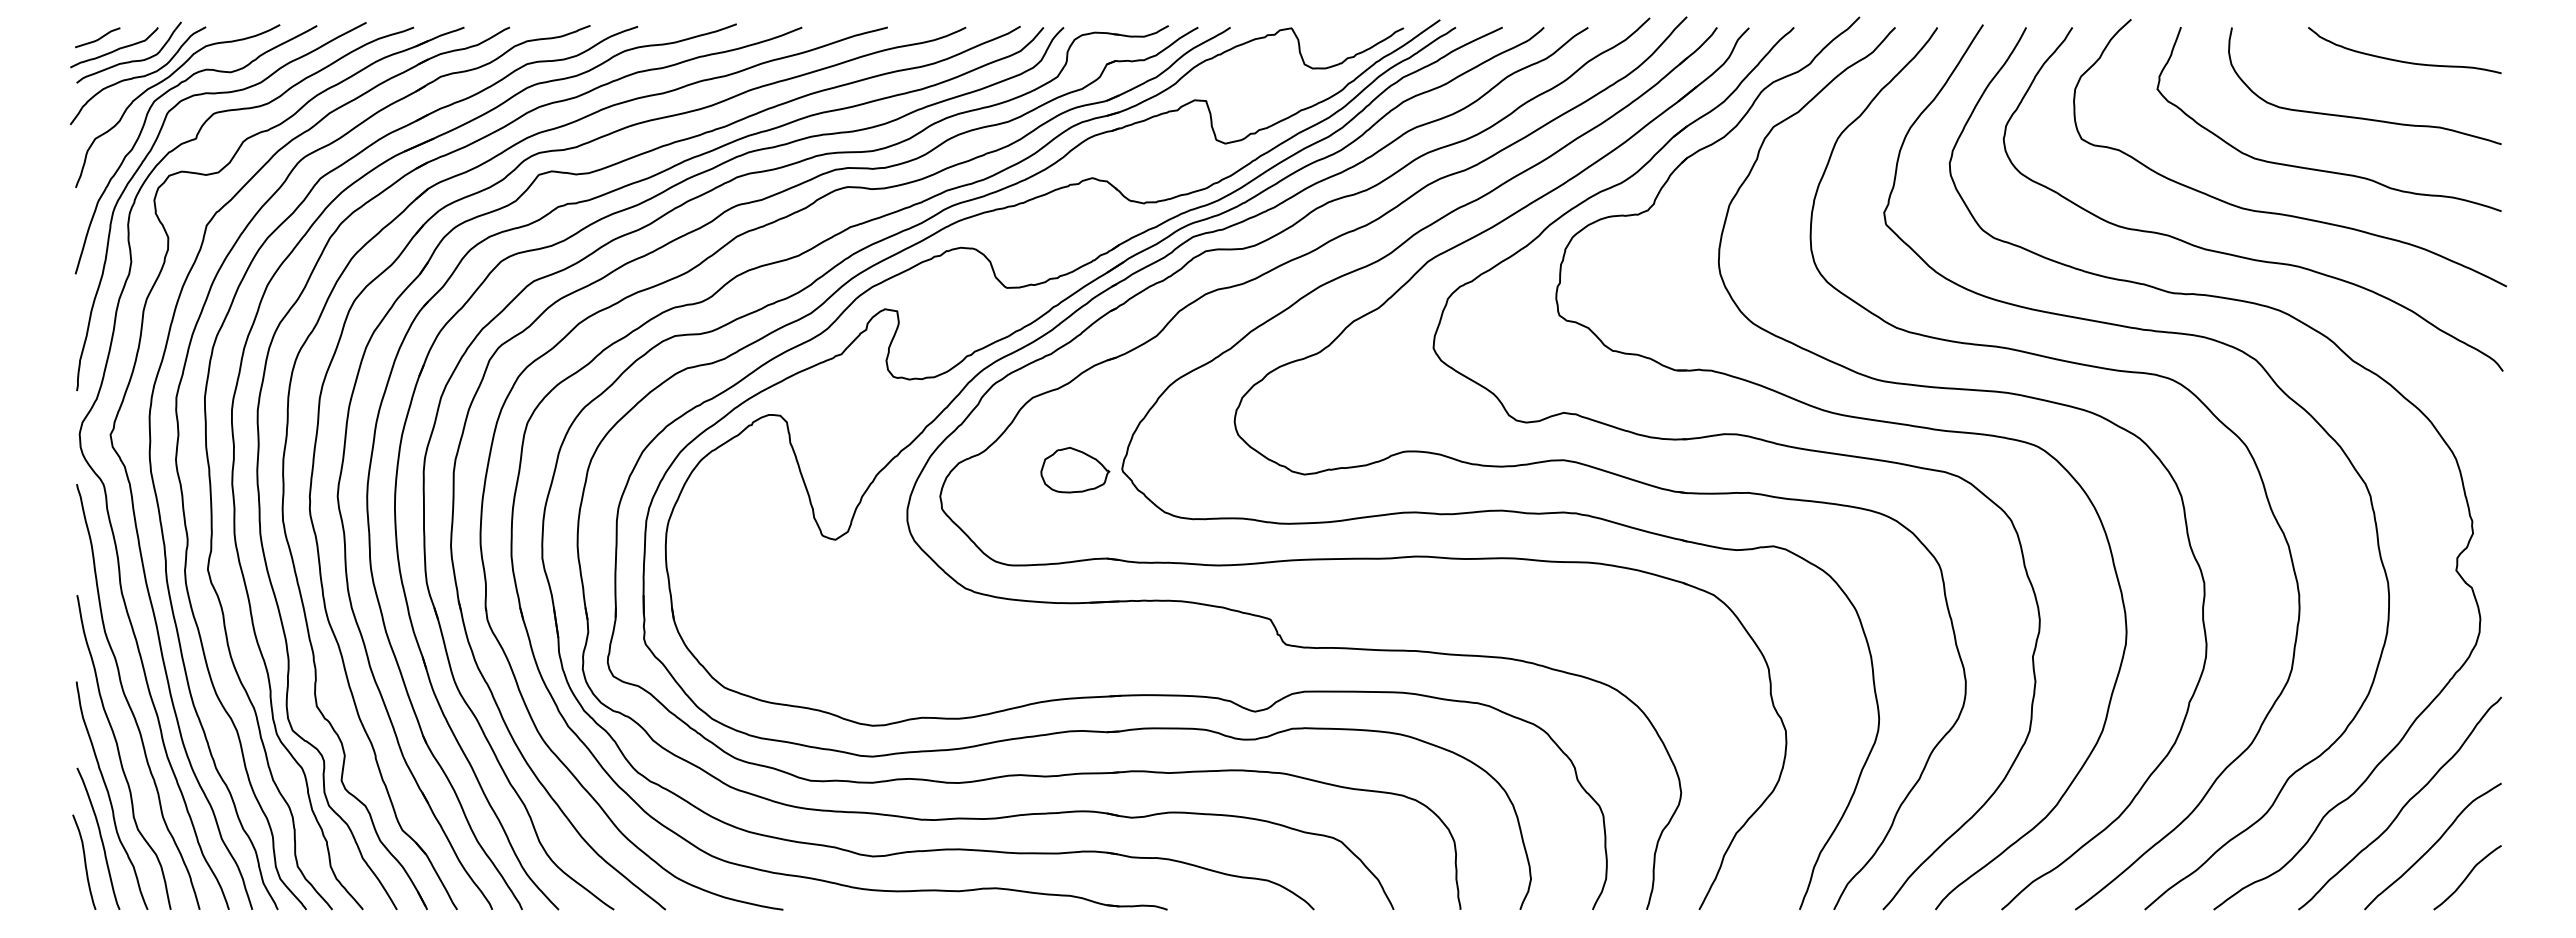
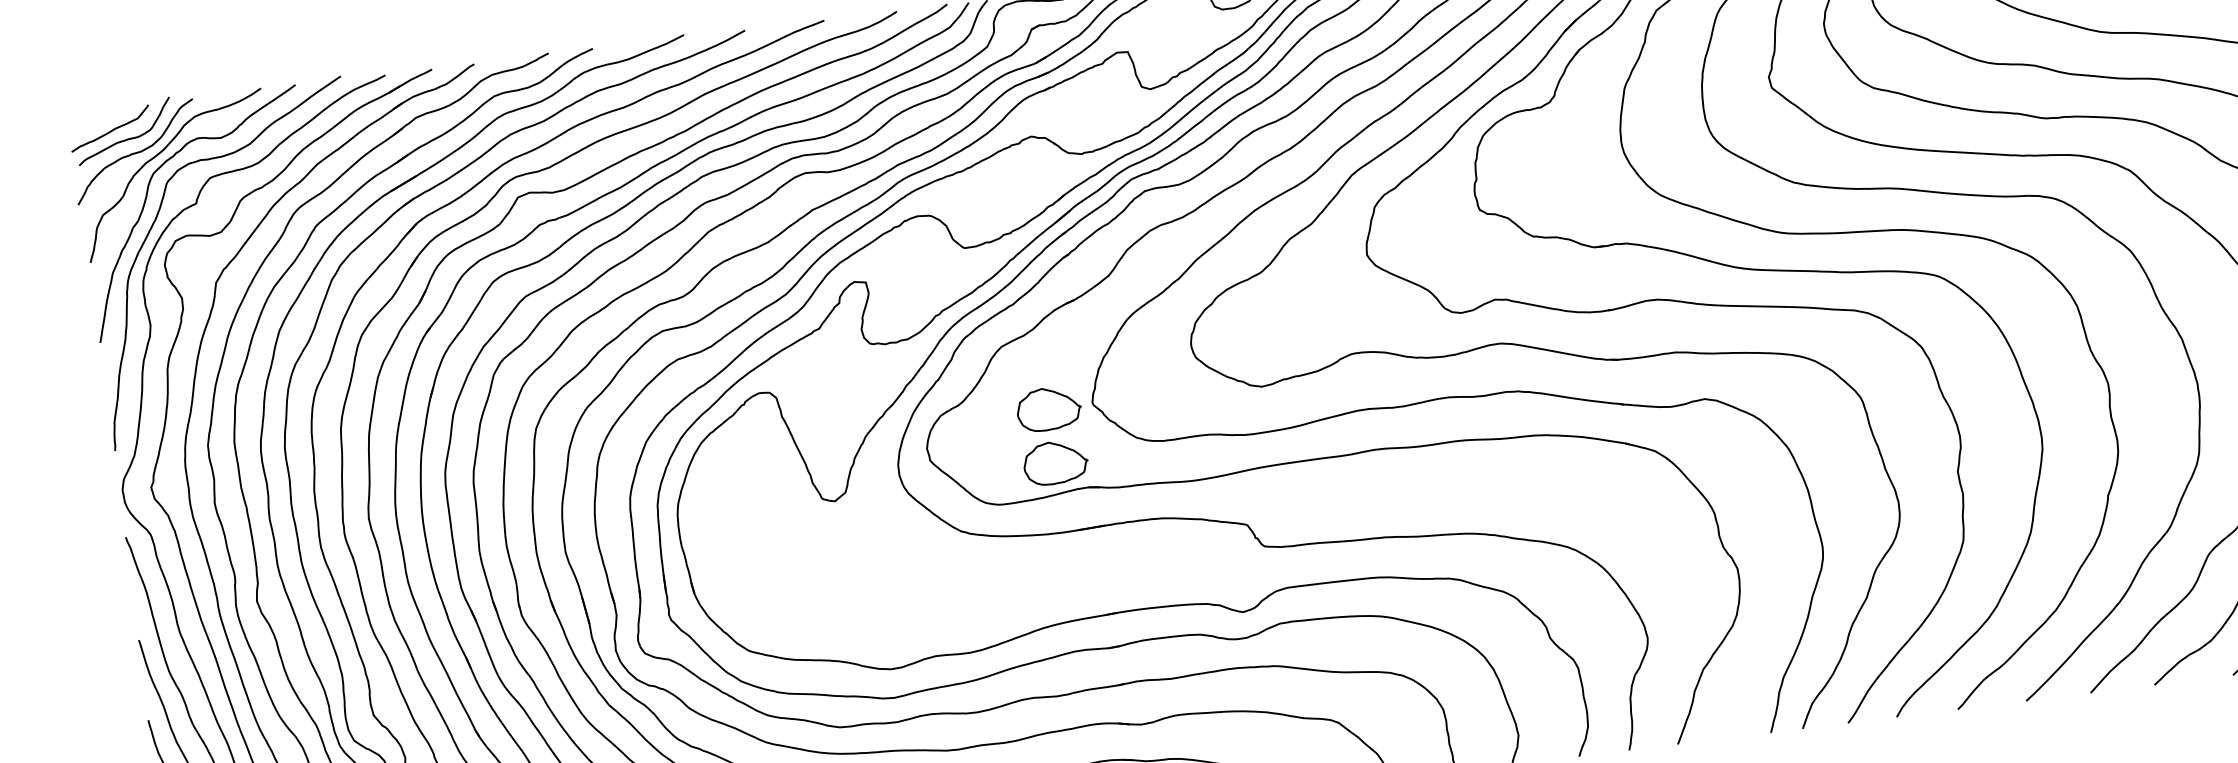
curve: (98, 38) -> (94, 121), removed
part: (1075, 528) -> (1056, 463), added

